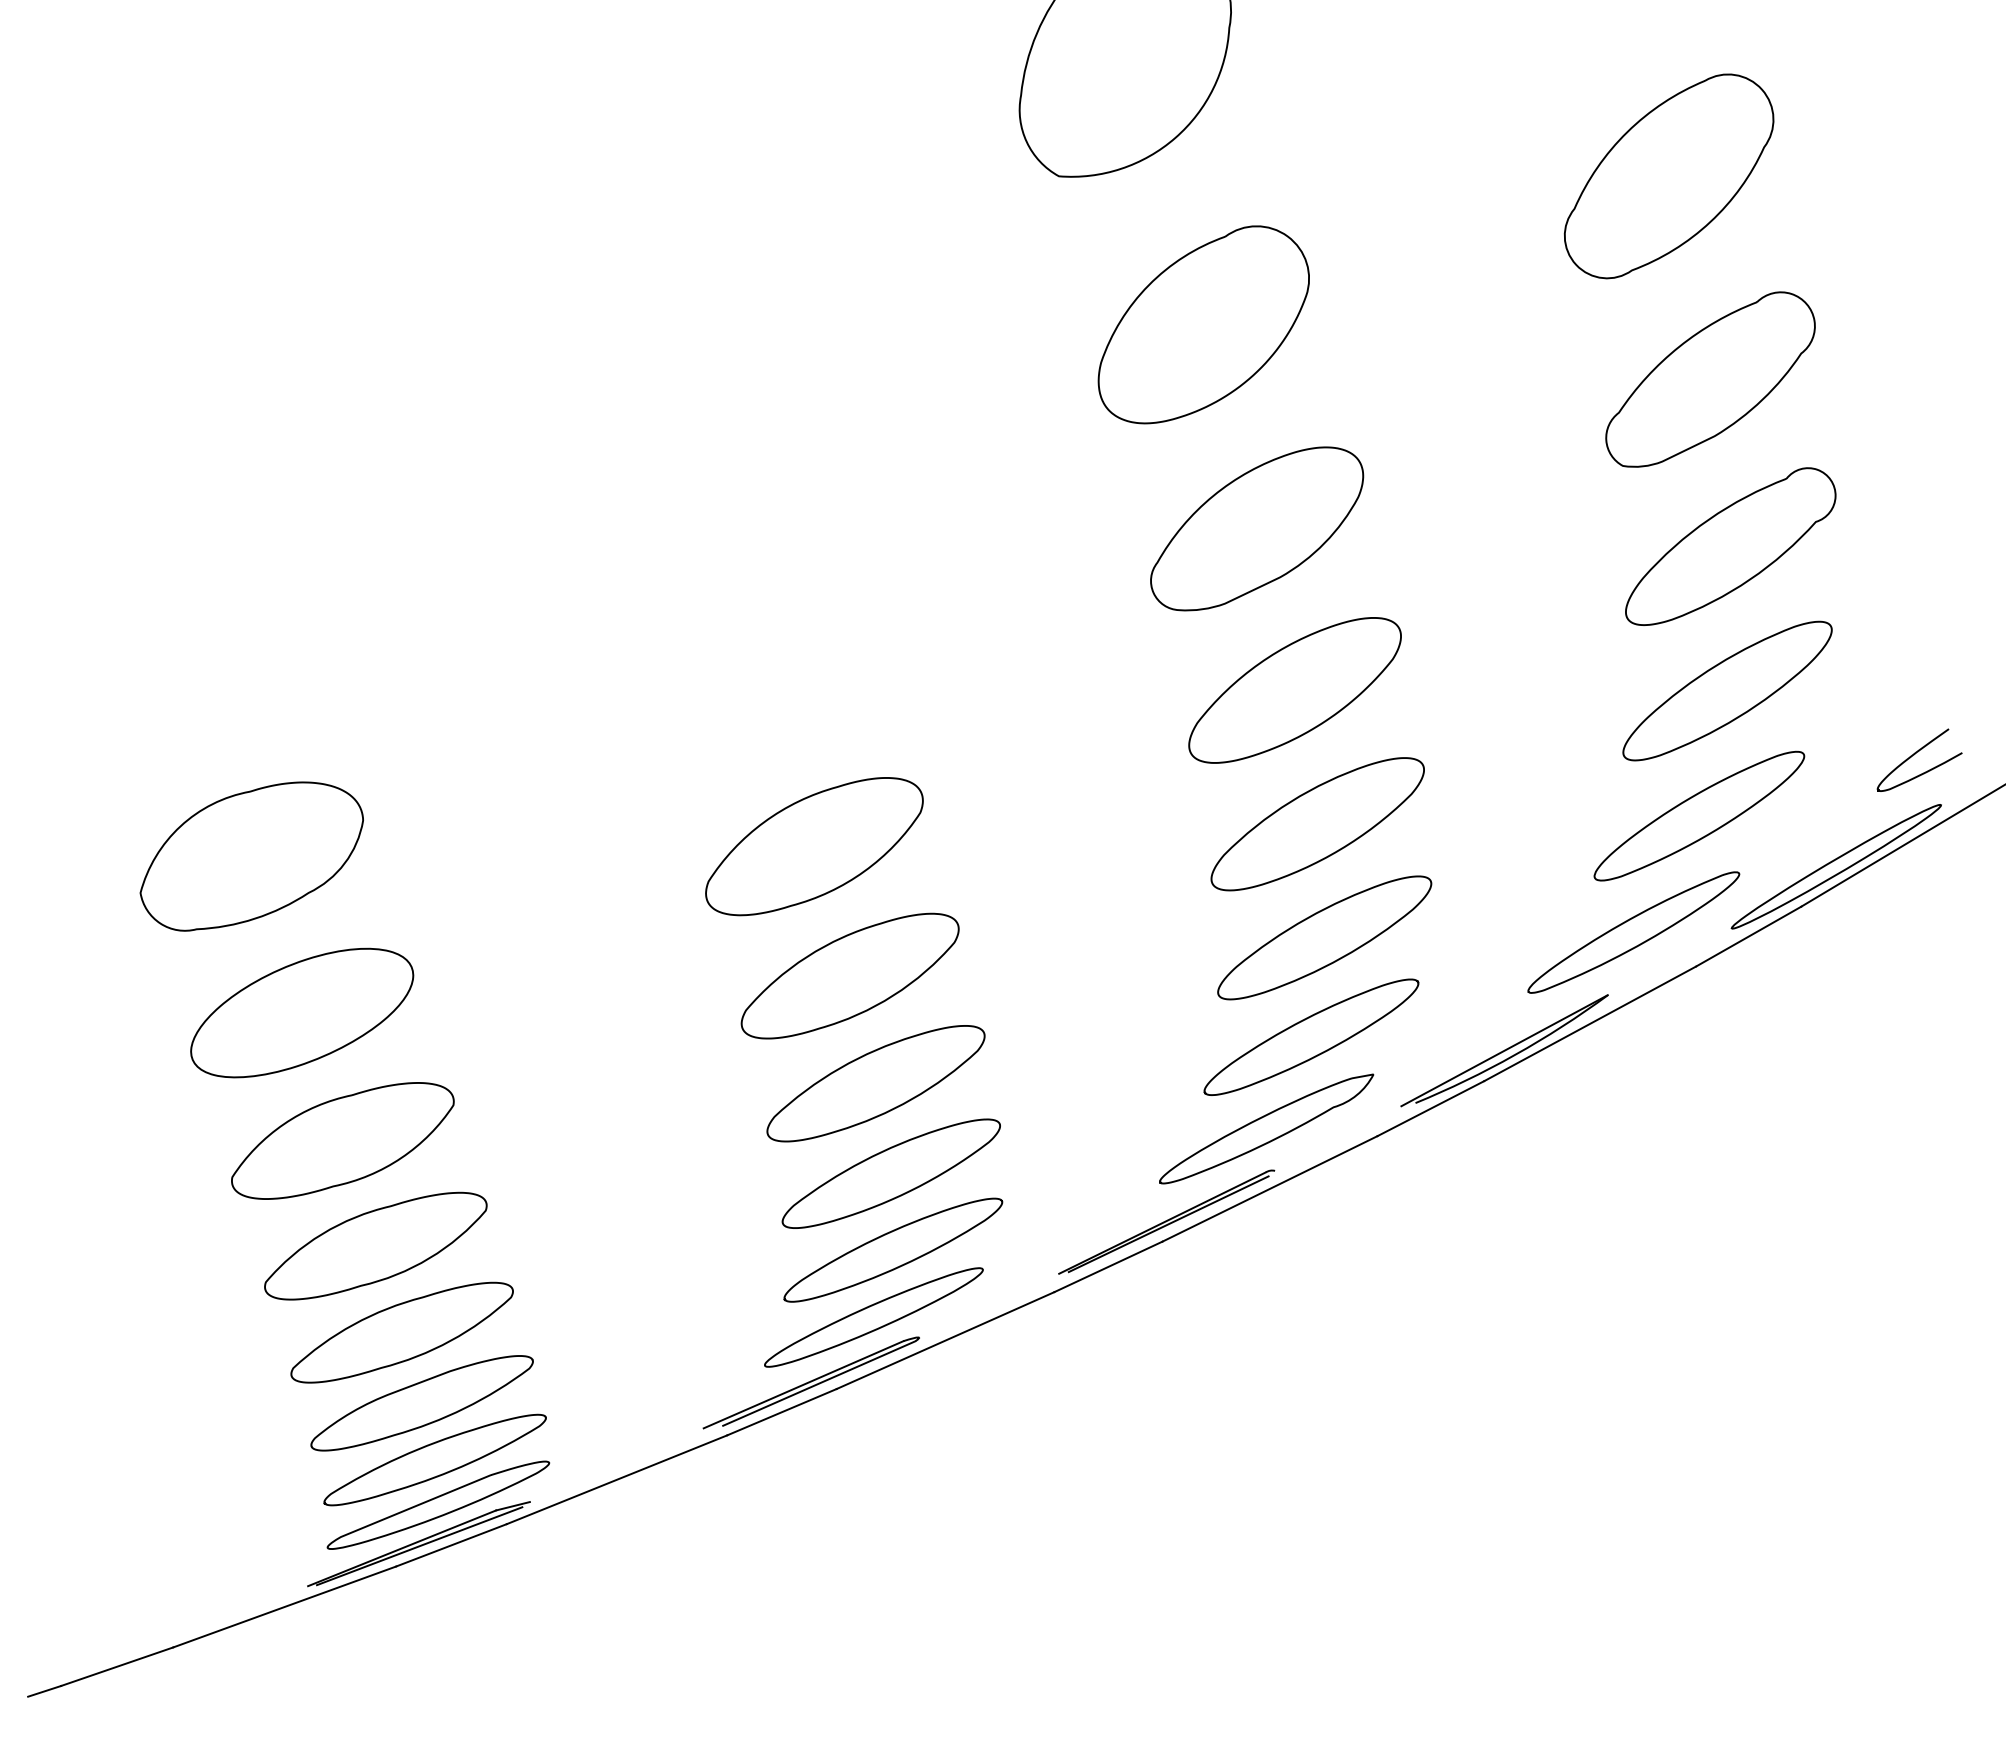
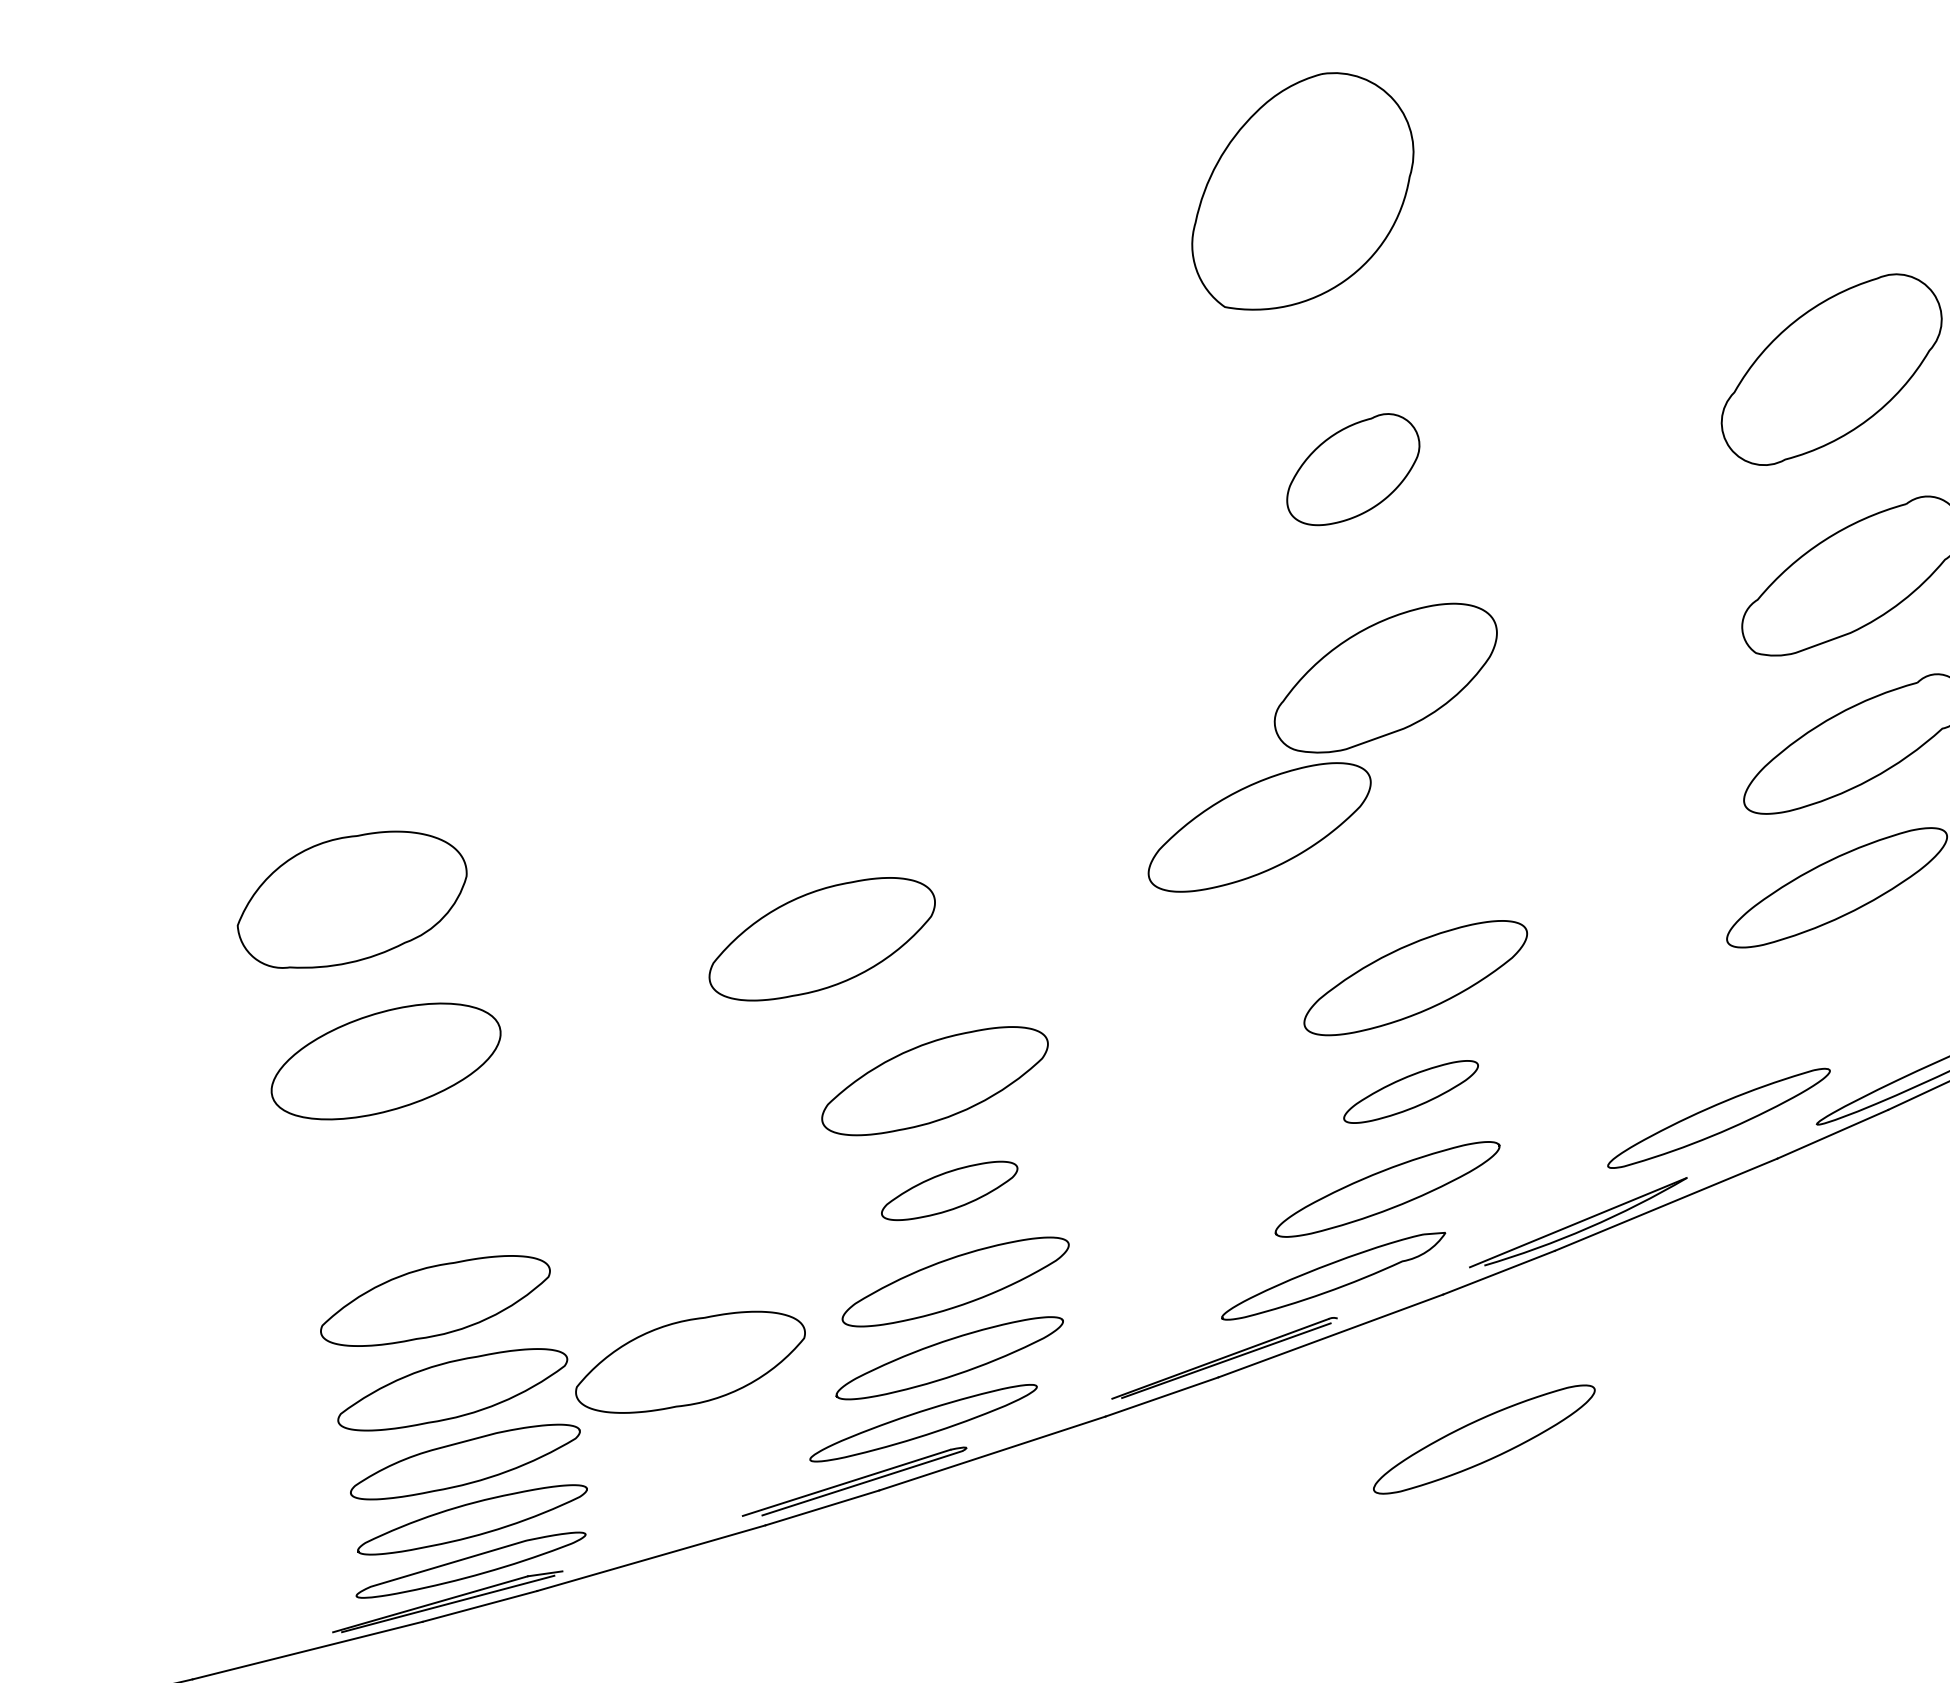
part: (1203, 324) -> (1353, 469), size x0.6
part: (1294, 690) -> (1259, 827), moved
part: (1699, 815) -> (1484, 1438), moved
part: (814, 846) -> (822, 939), moved
part: (1324, 937) -> (1410, 1091), size x0.6
part: (875, 1083) -> (949, 1190), size x0.6
part: (342, 1140) -> (690, 1361), moved

